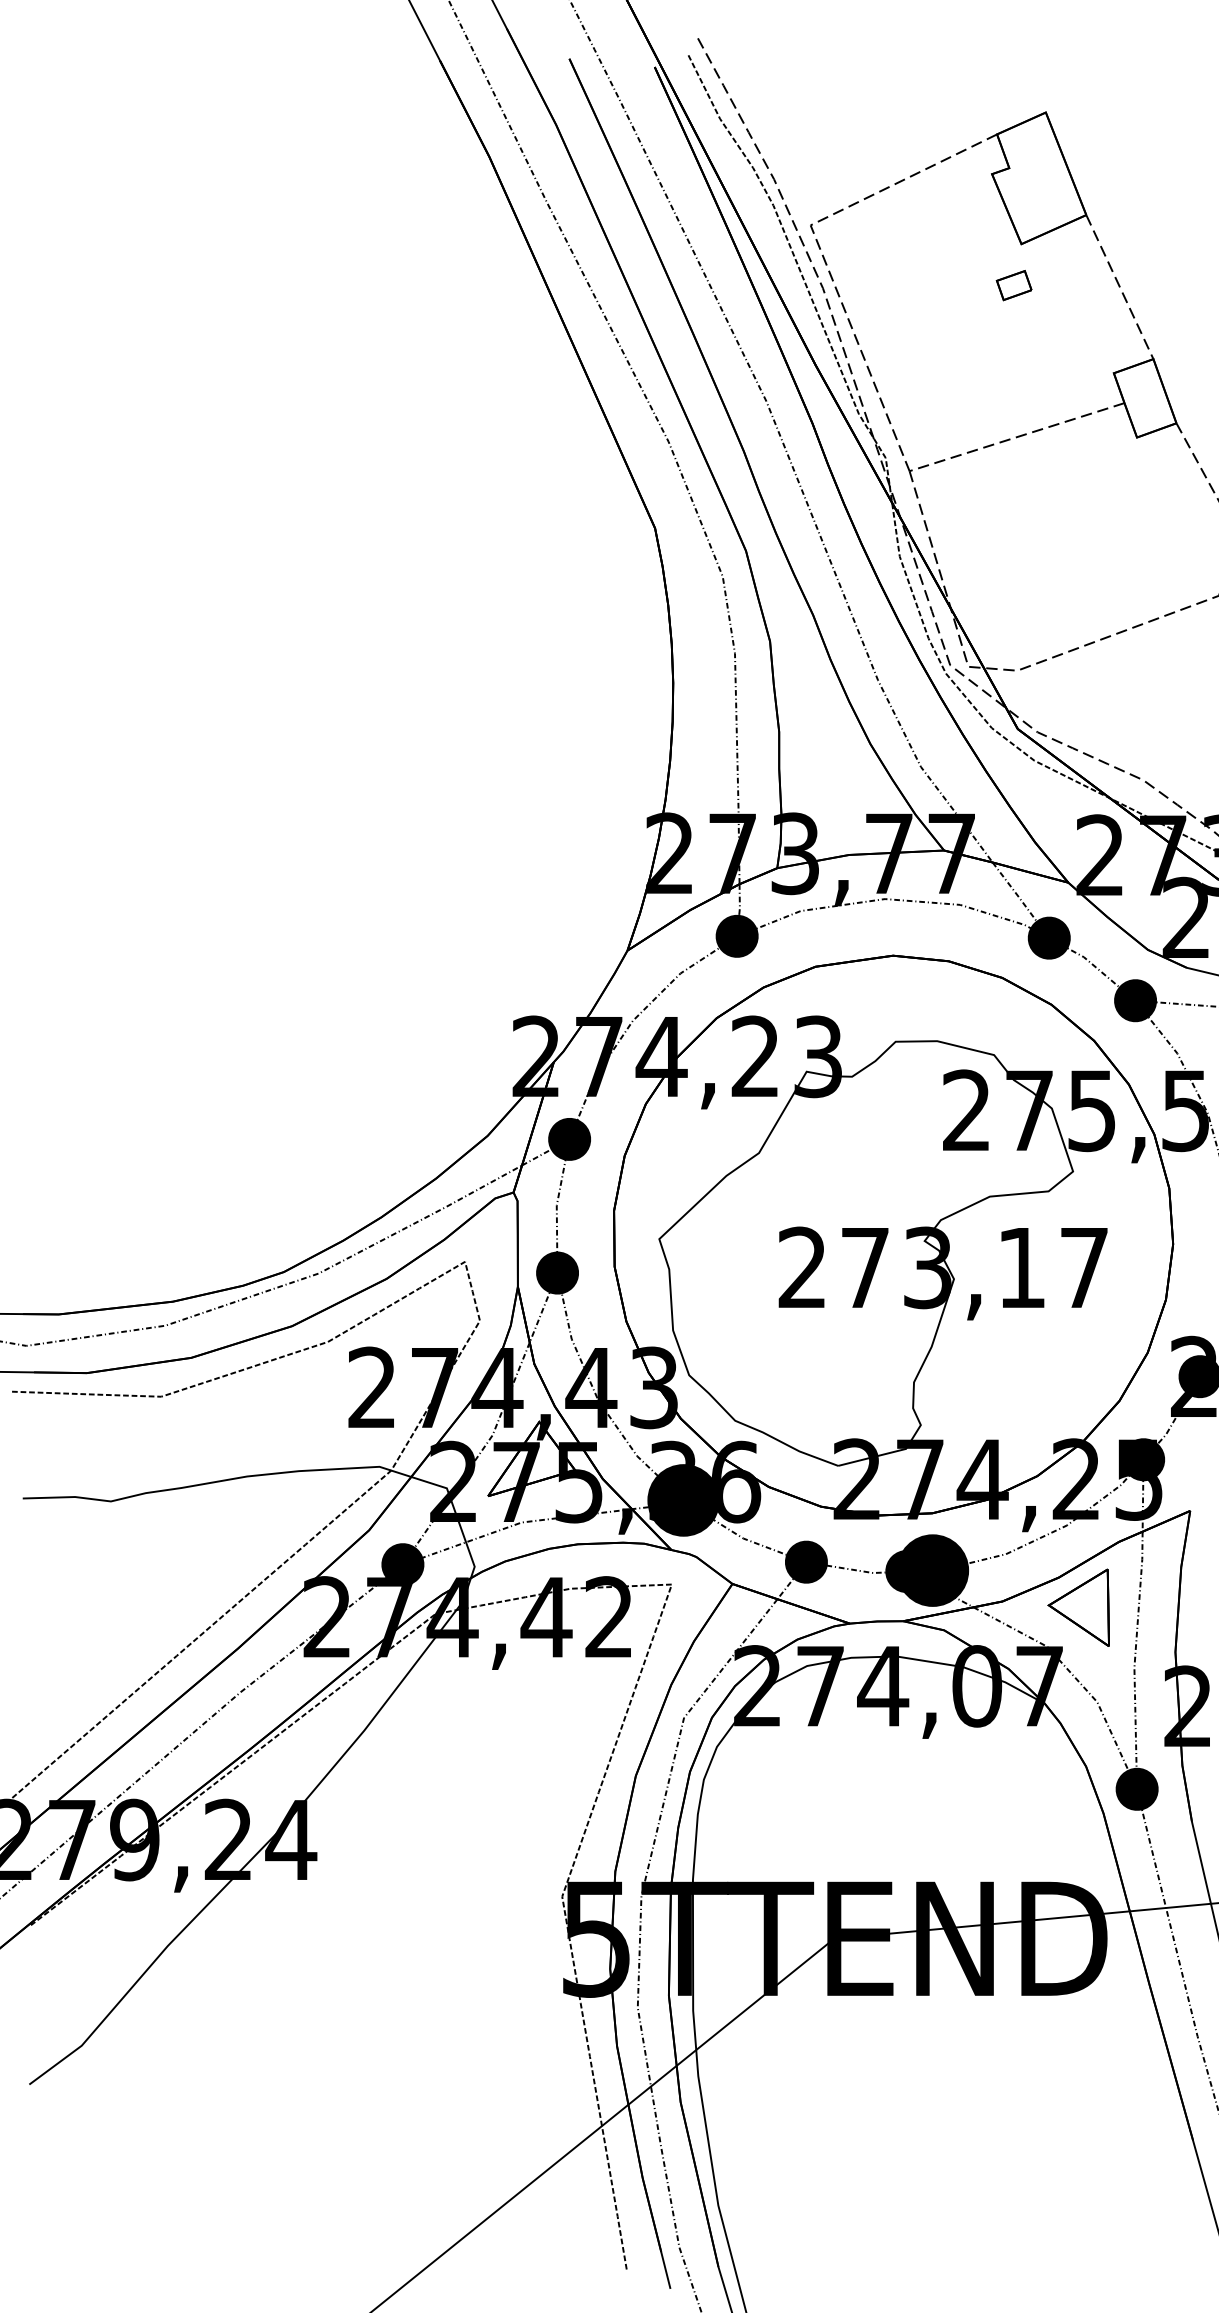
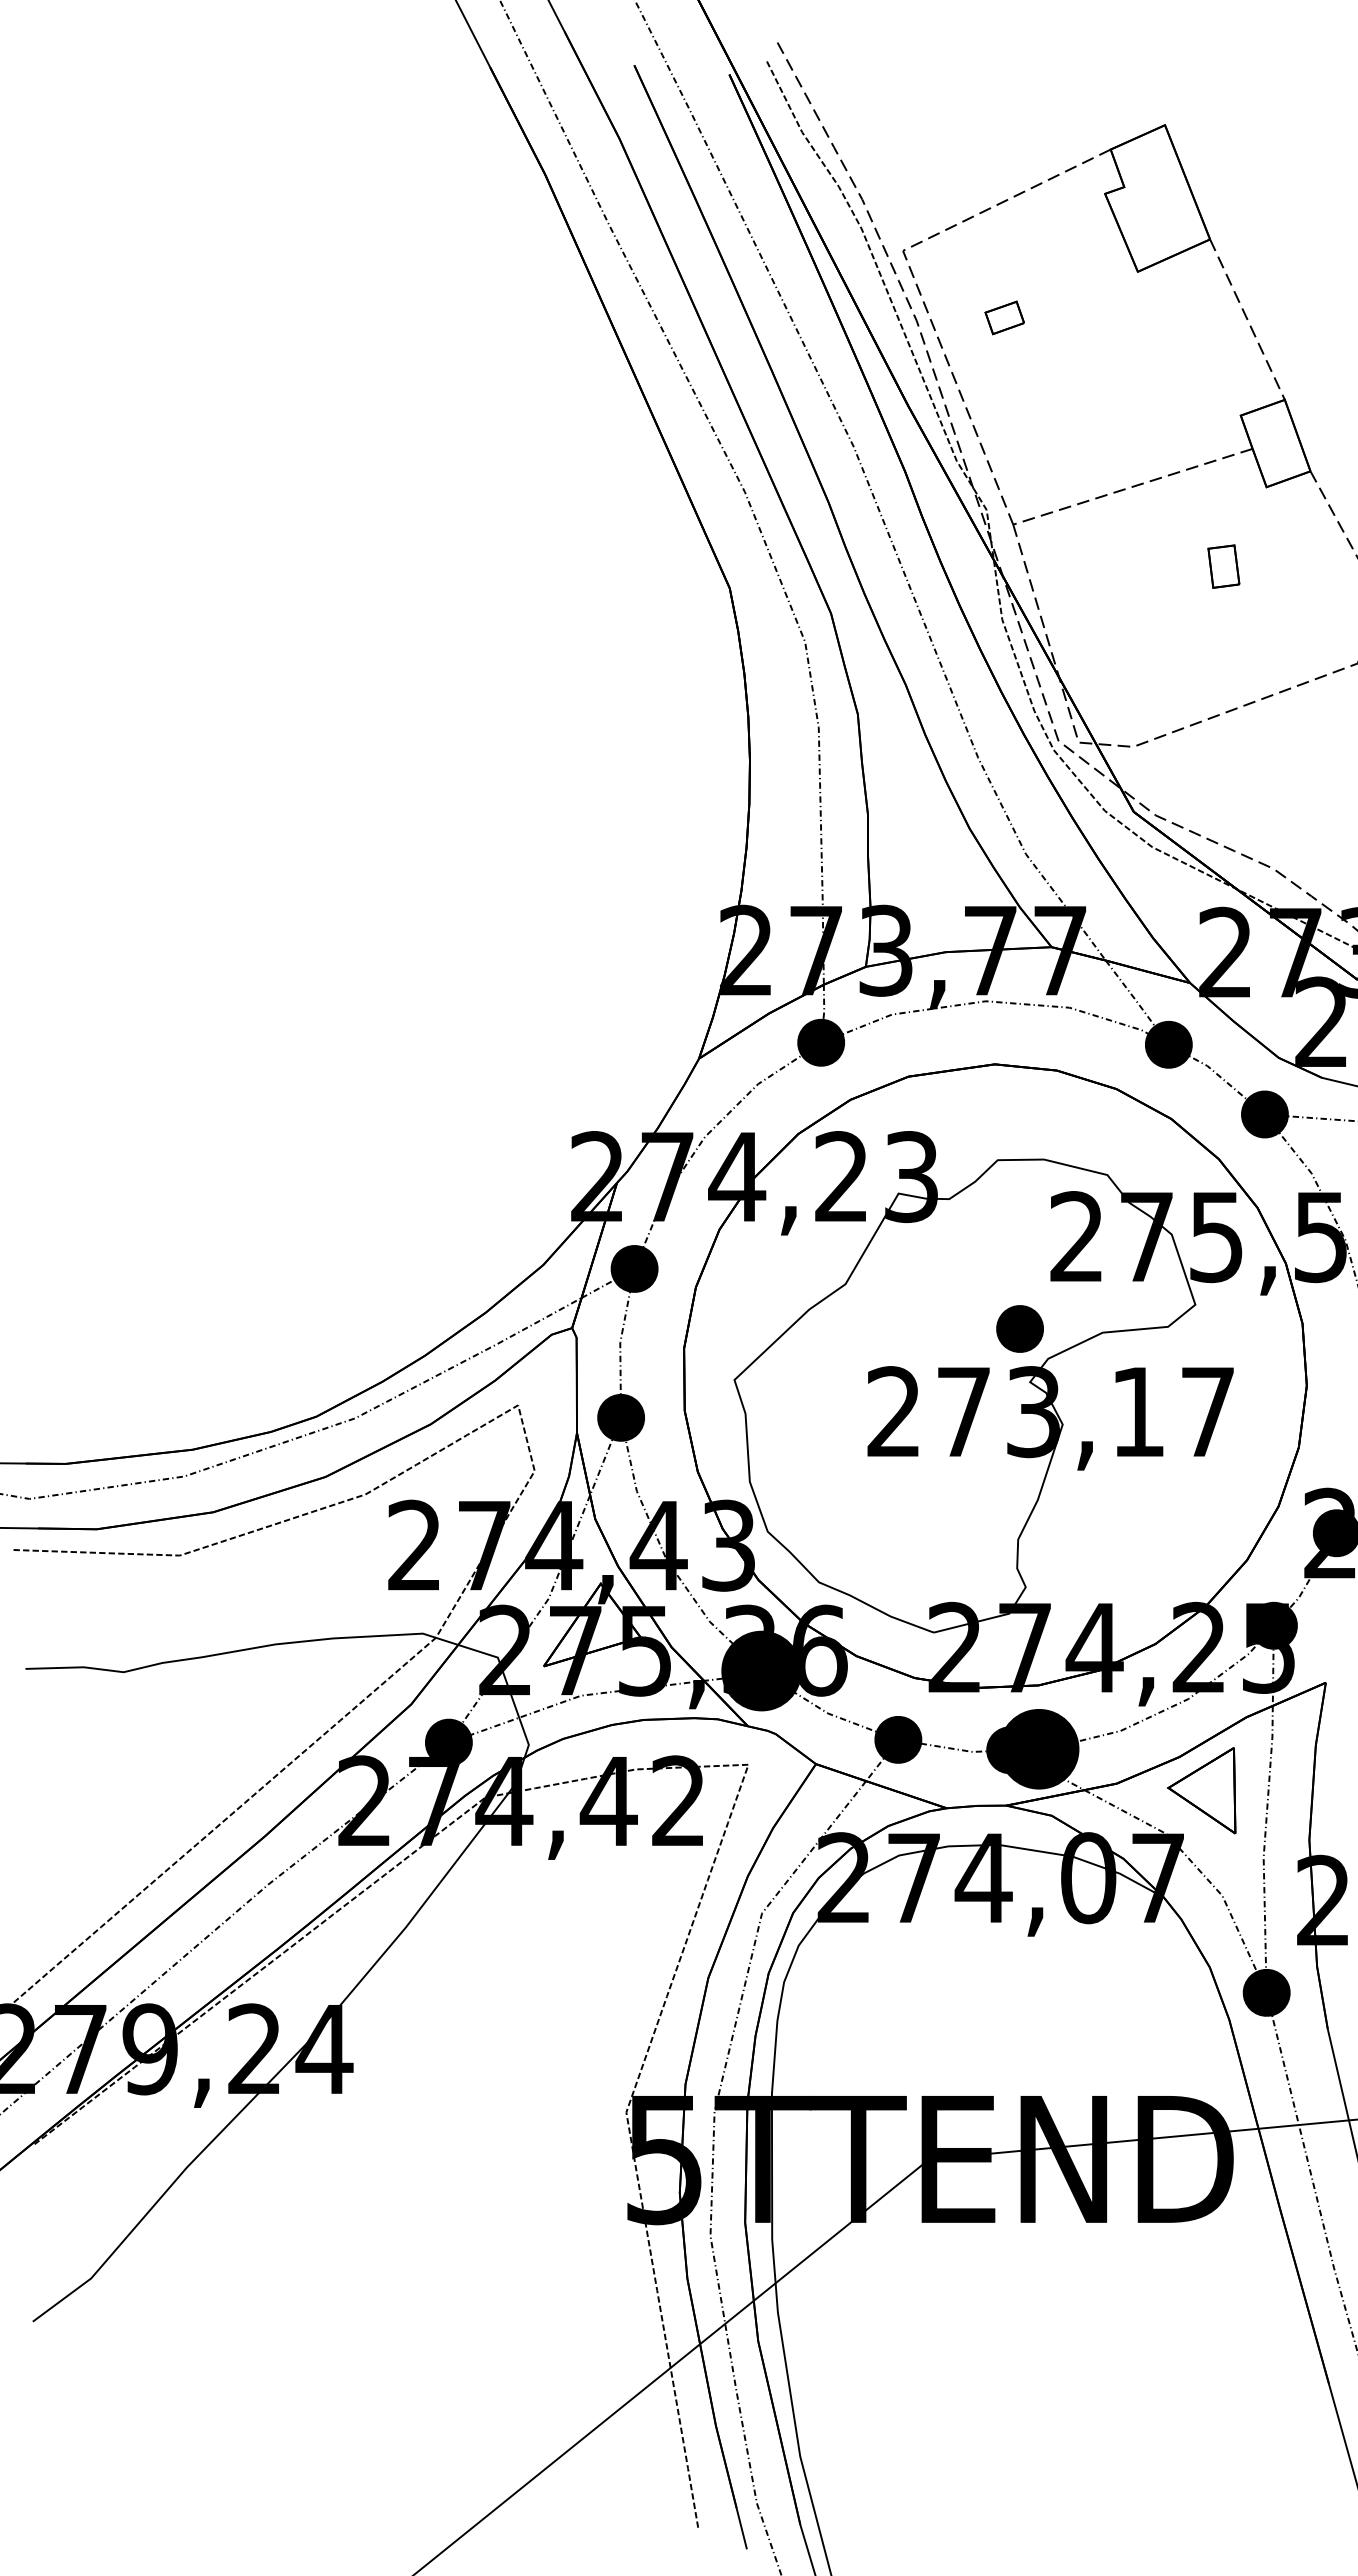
part: (1013, 285) -> (1004, 317), moved
part: (1098, 508) -> (1223, 566), added
part: (915, 1192) -> (1019, 1328), added

